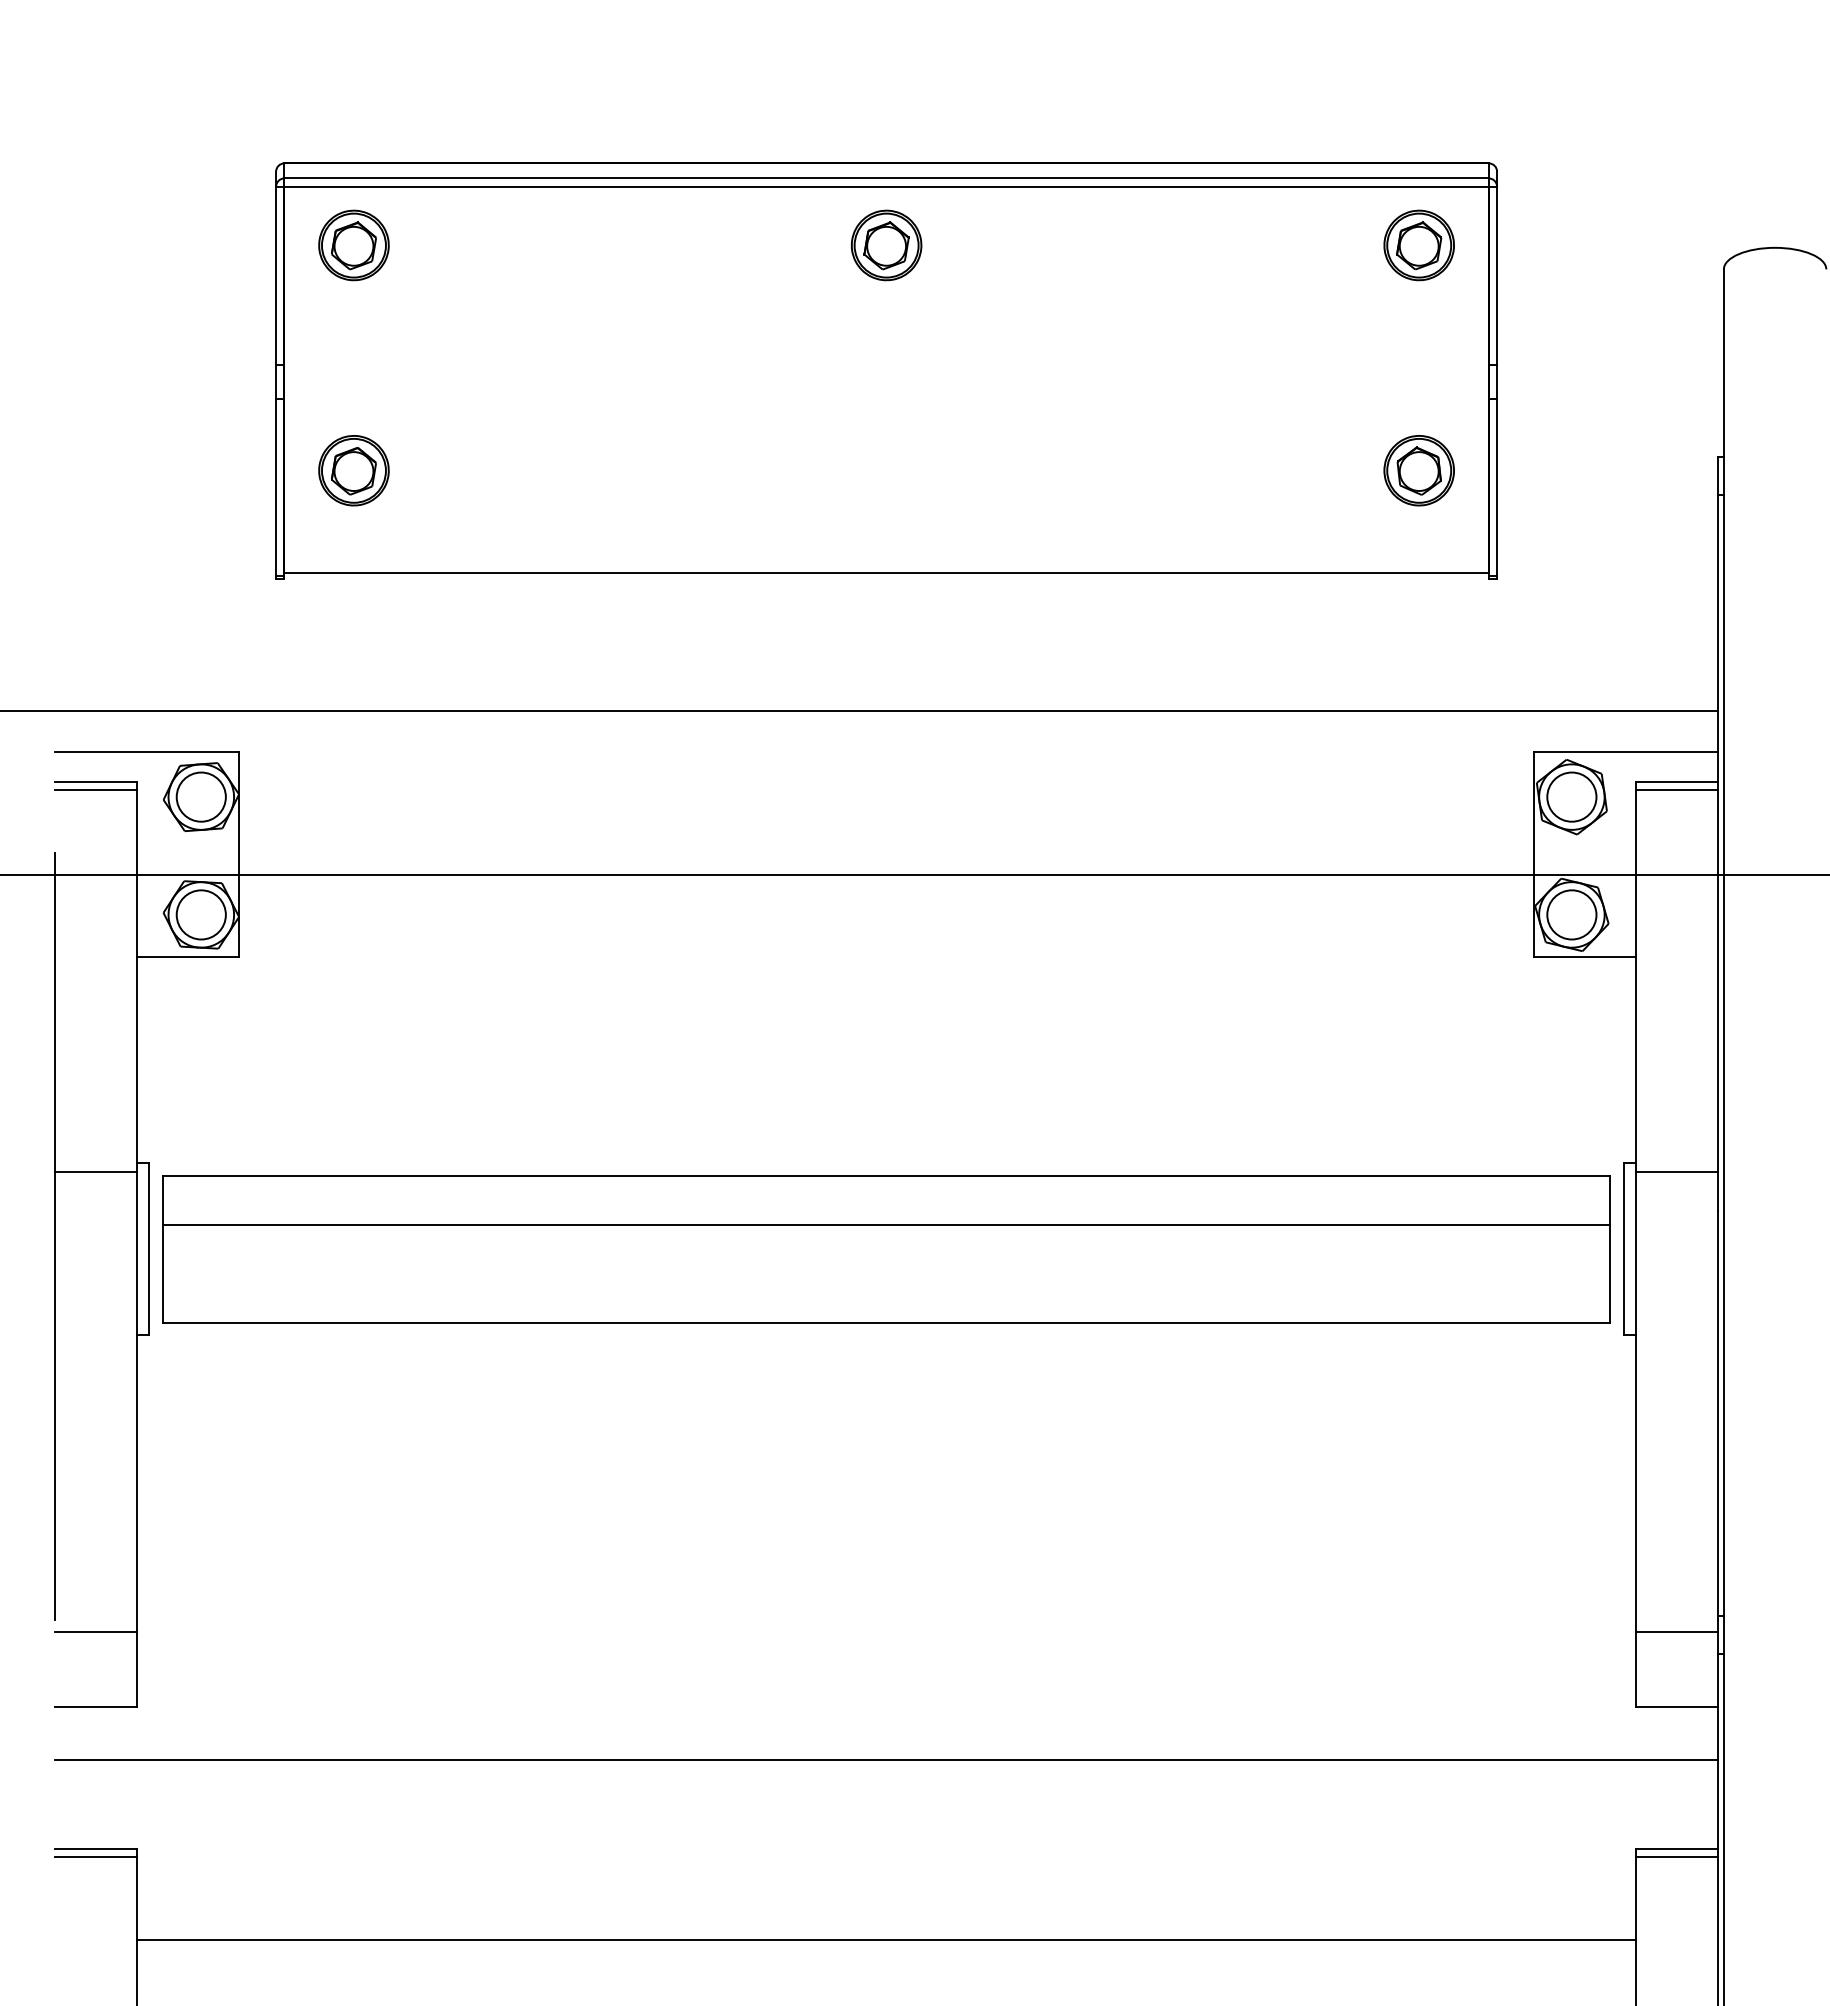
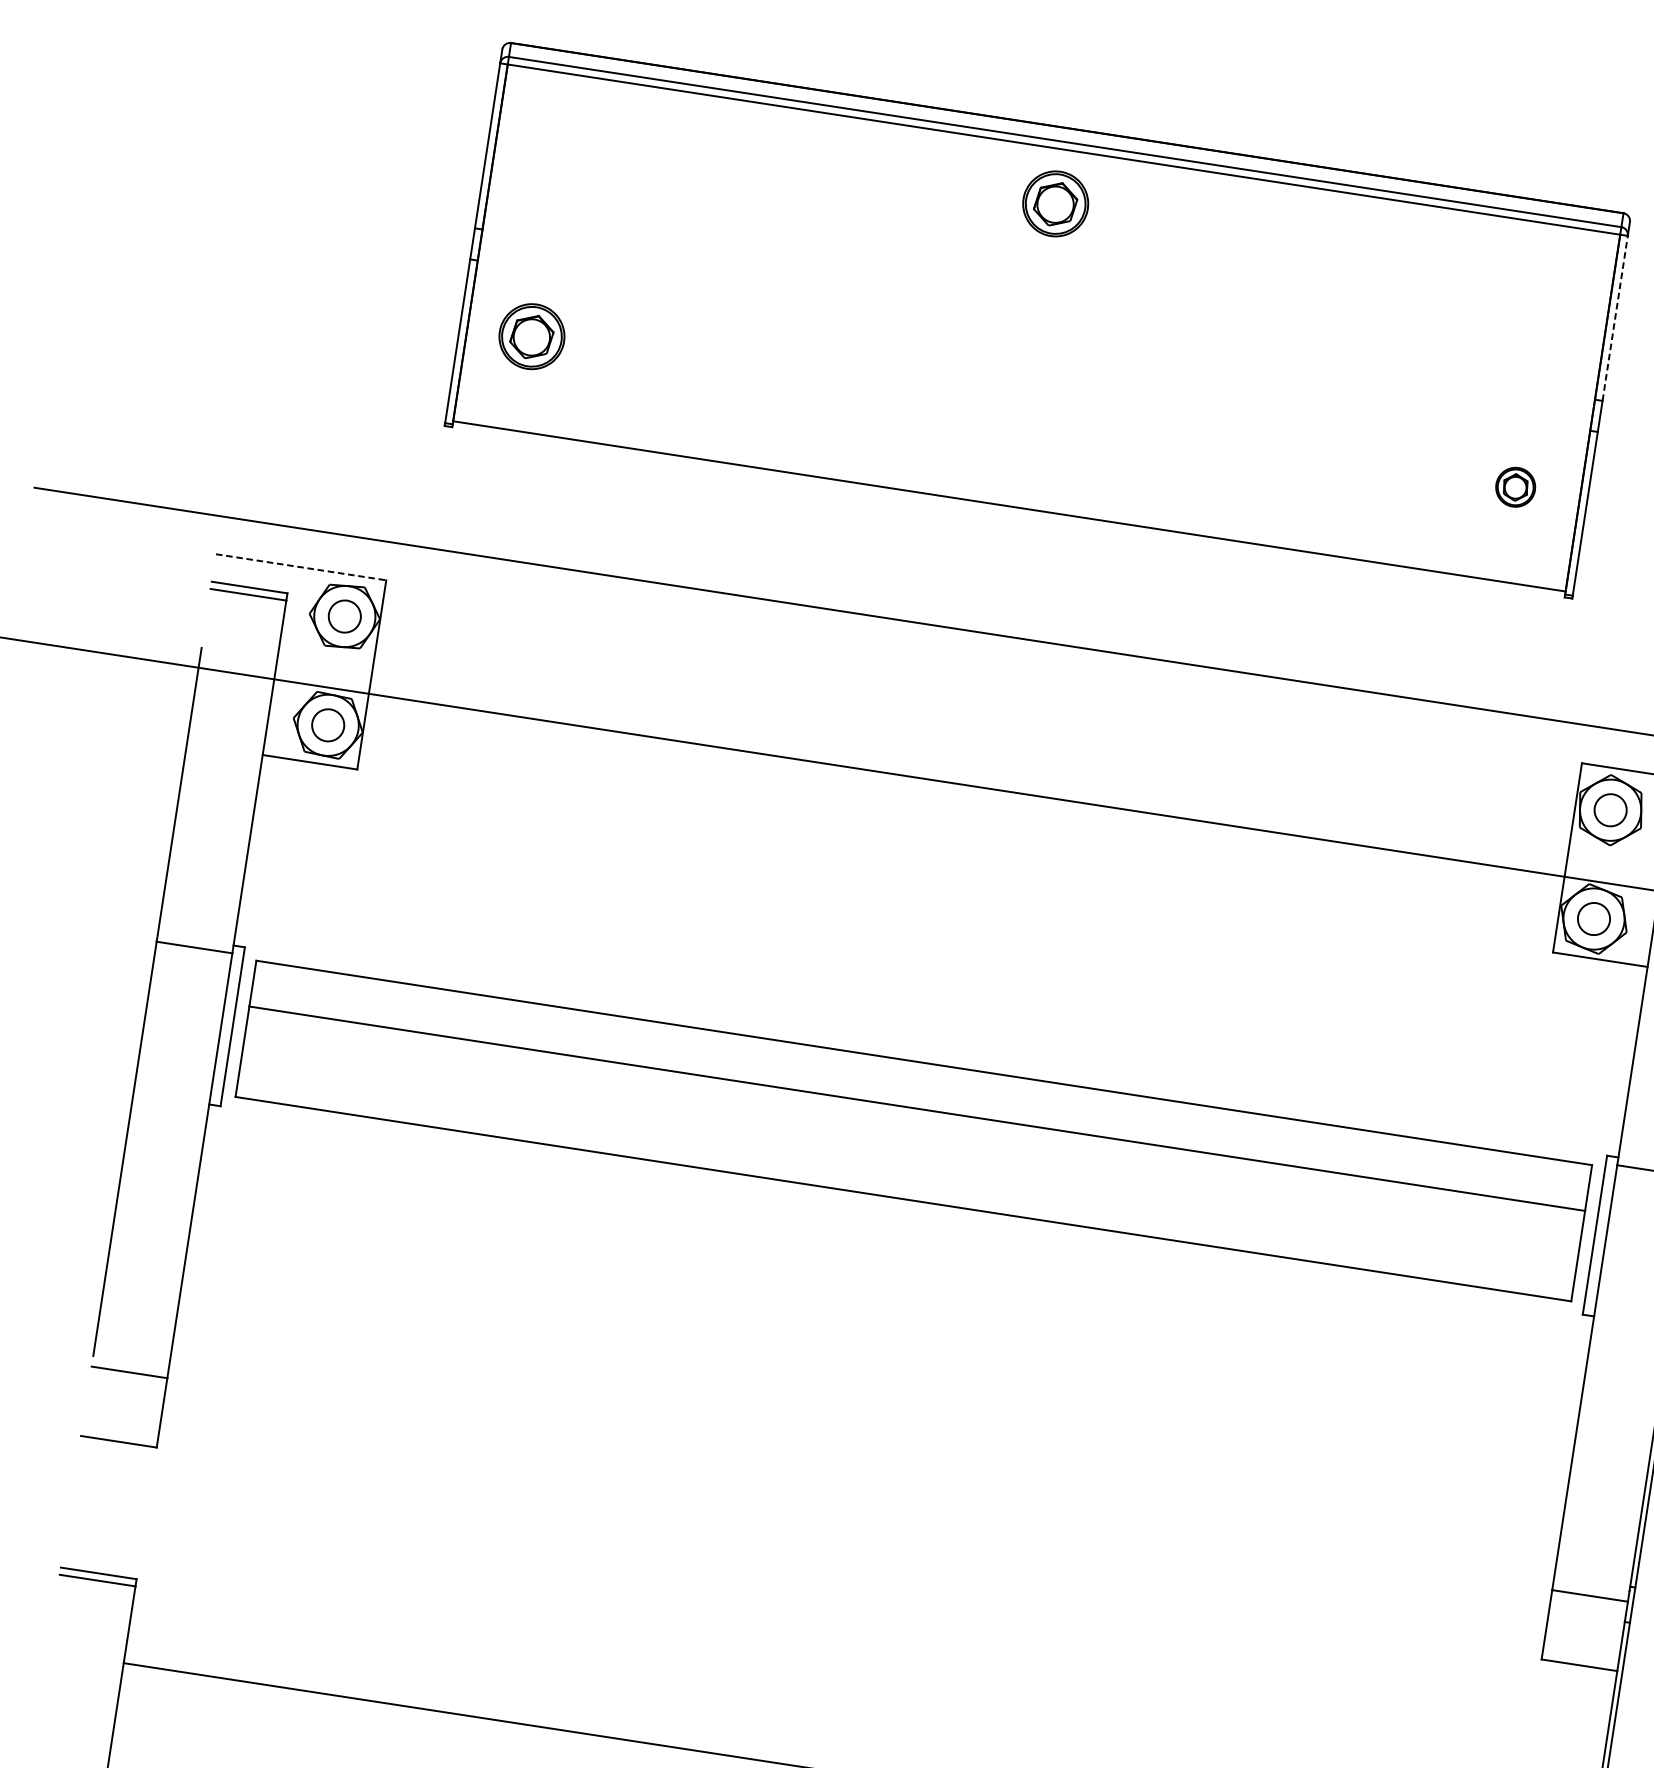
part: (353, 245) -> (563, 128), removed
part: (1418, 245) -> (1546, 279), removed
line: (1497, 275) -> (1615, 317), solid -> dashed
part: (1418, 470) -> (1515, 486), size x0.6
line: (147, 752) -> (301, 567), solid -> dashed
circle: (200, 796) -> (344, 615), size x0.7
circle: (1571, 796) -> (1610, 809), size x0.7
circle: (200, 914) -> (327, 724), size x0.7
circle: (1571, 914) -> (1593, 918), size x0.7
line: (886, 1759) -> (841, 1602), removed

